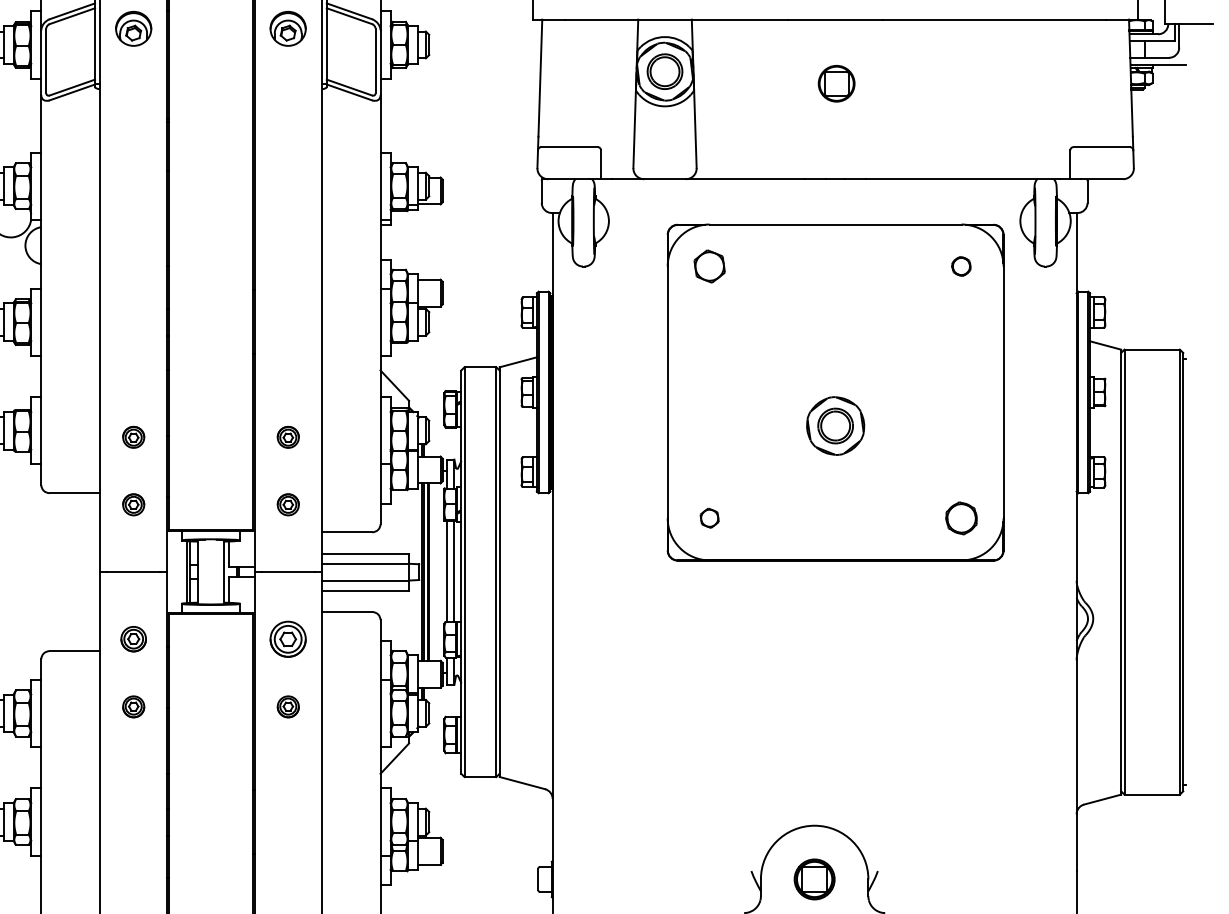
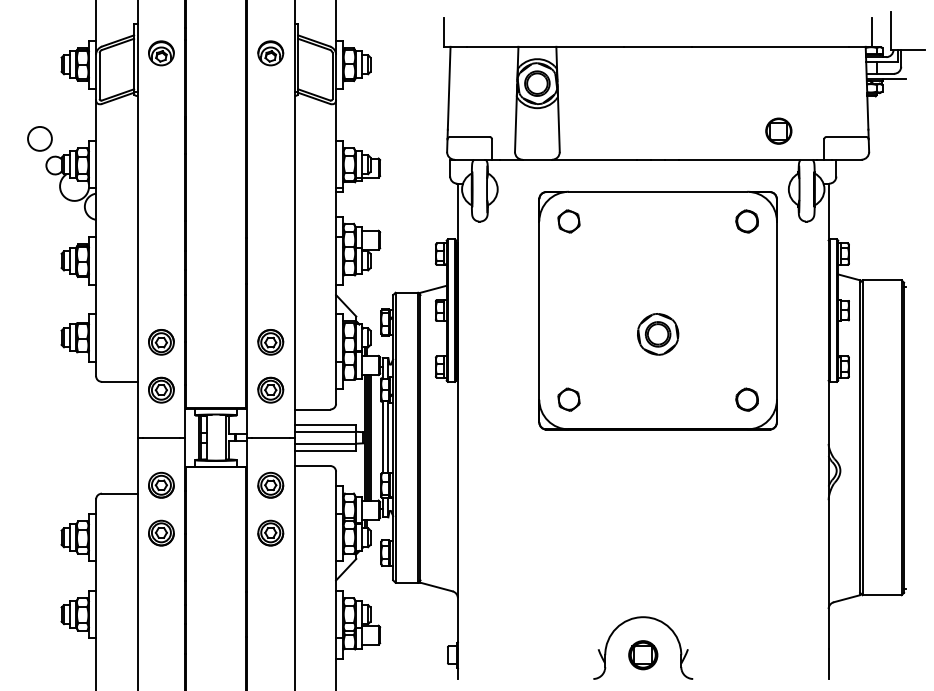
part: (836, 82) -> (778, 130), moved
part: (960, 266) -> (746, 221), size x1.67
part: (133, 437) -> (161, 342), size x1.67
part: (287, 437) -> (270, 342), size x1.67
part: (133, 503) -> (161, 389), size x1.67
part: (287, 503) -> (270, 389), size x1.67
part: (708, 518) -> (568, 399), size x1.67
part: (133, 638) -> (161, 484), size x1.43
part: (133, 706) -> (161, 532), size x1.67
part: (287, 706) -> (270, 532), size x1.67

